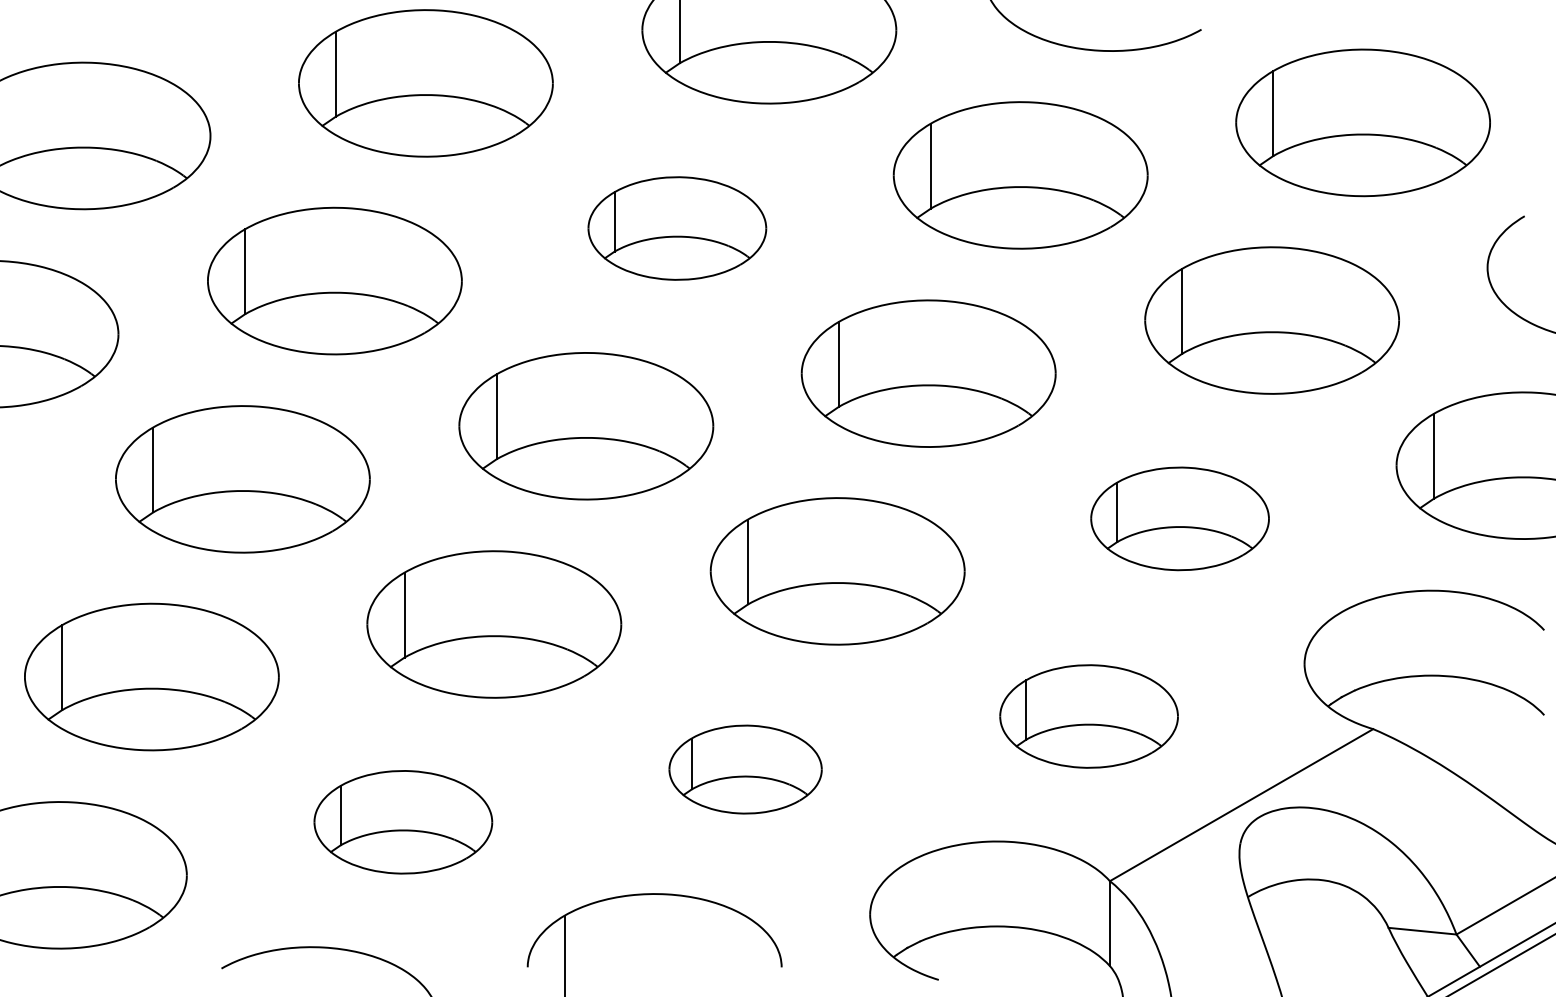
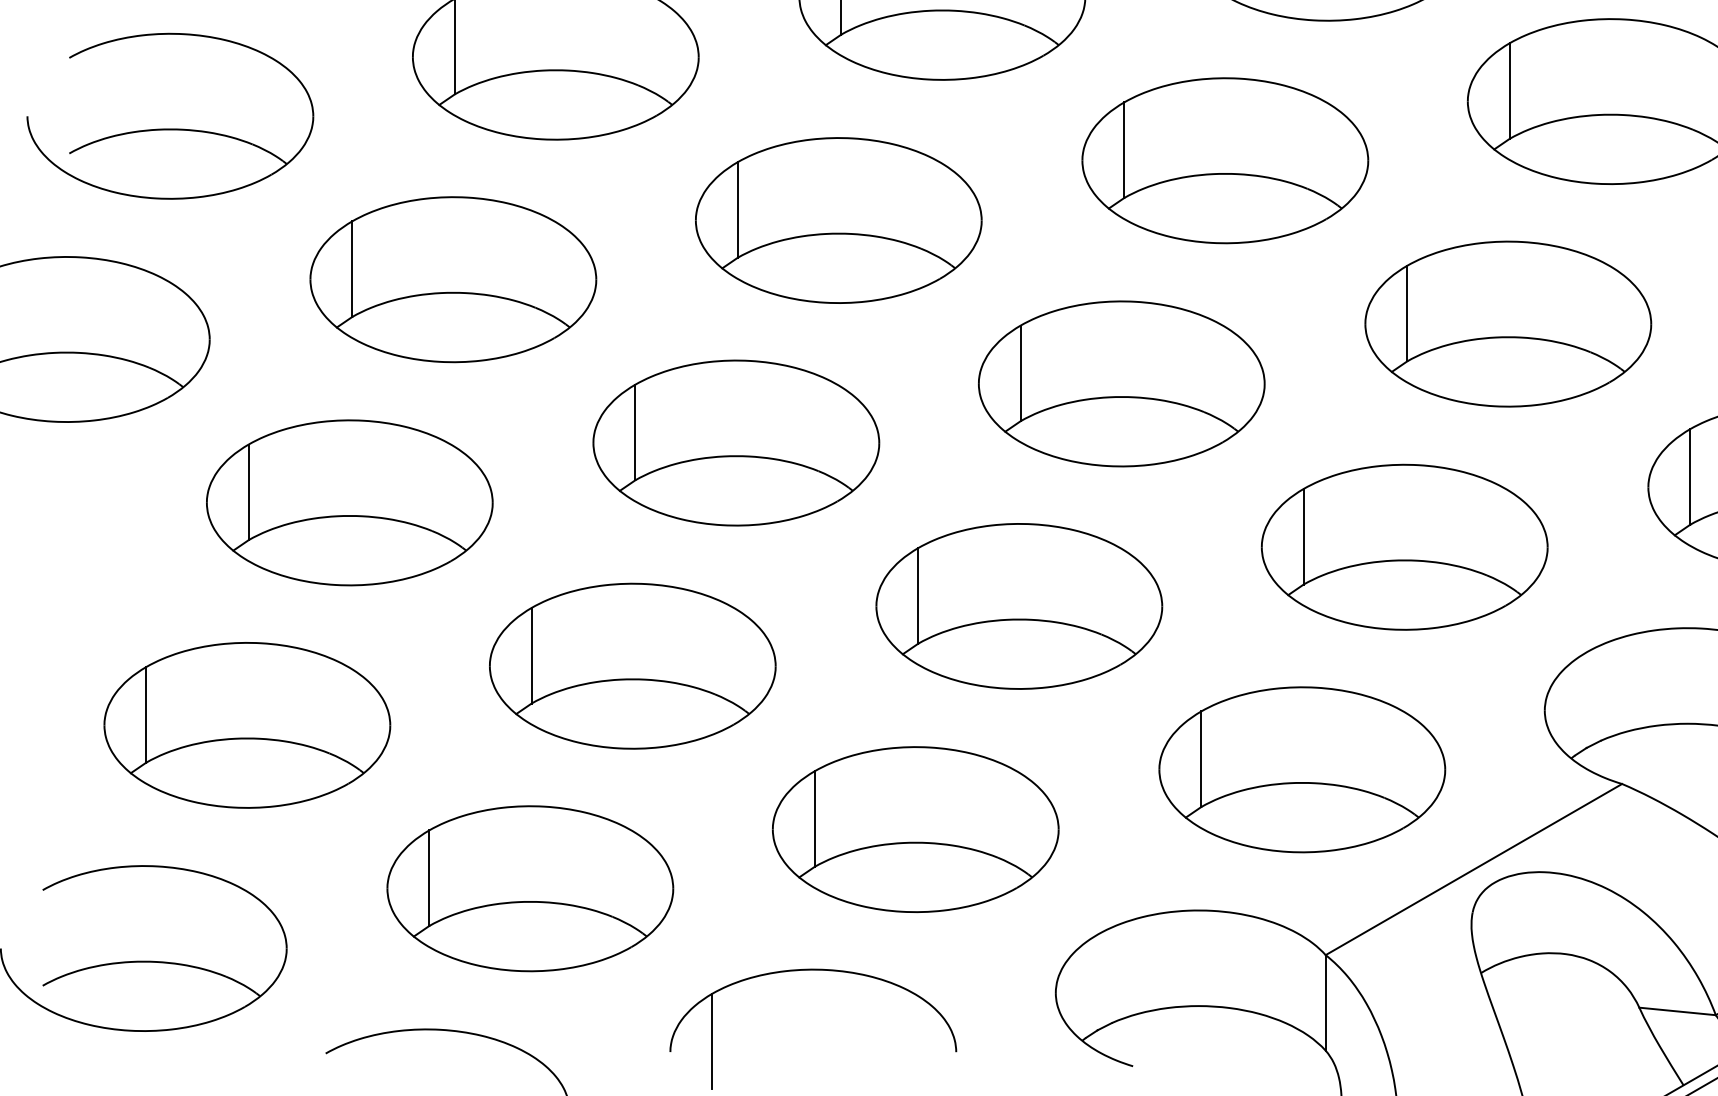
part: (677, 228) -> (838, 220), size x1.43
part: (1179, 518) -> (1404, 546), size x1.43
part: (1088, 716) -> (1301, 769), size x1.43
part: (745, 769) -> (915, 829), size x1.67
part: (403, 822) -> (530, 889), size x1.43

